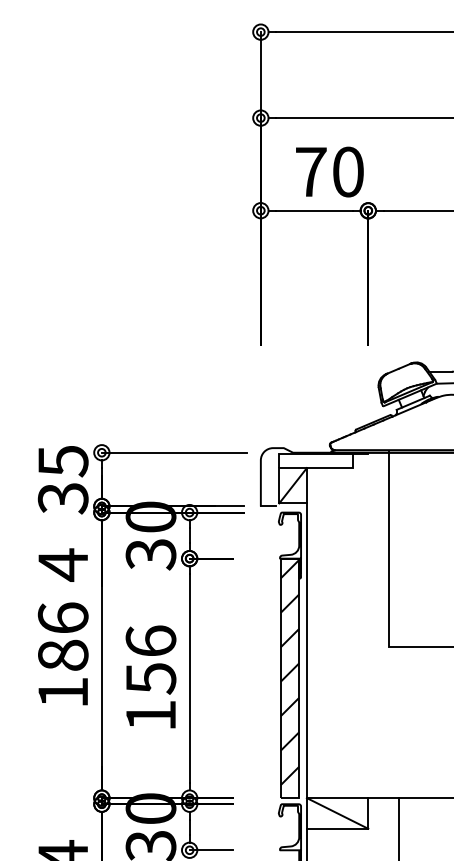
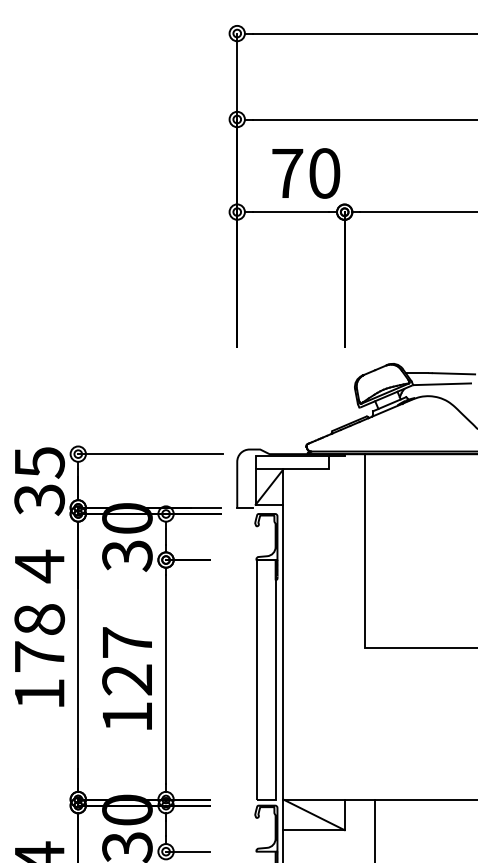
text: (63, 636) -> (39, 637), 186 -> 178
text: (151, 660) -> (127, 661), 156 -> 127
hatch: (290, 672) -> (266, 673), removed

